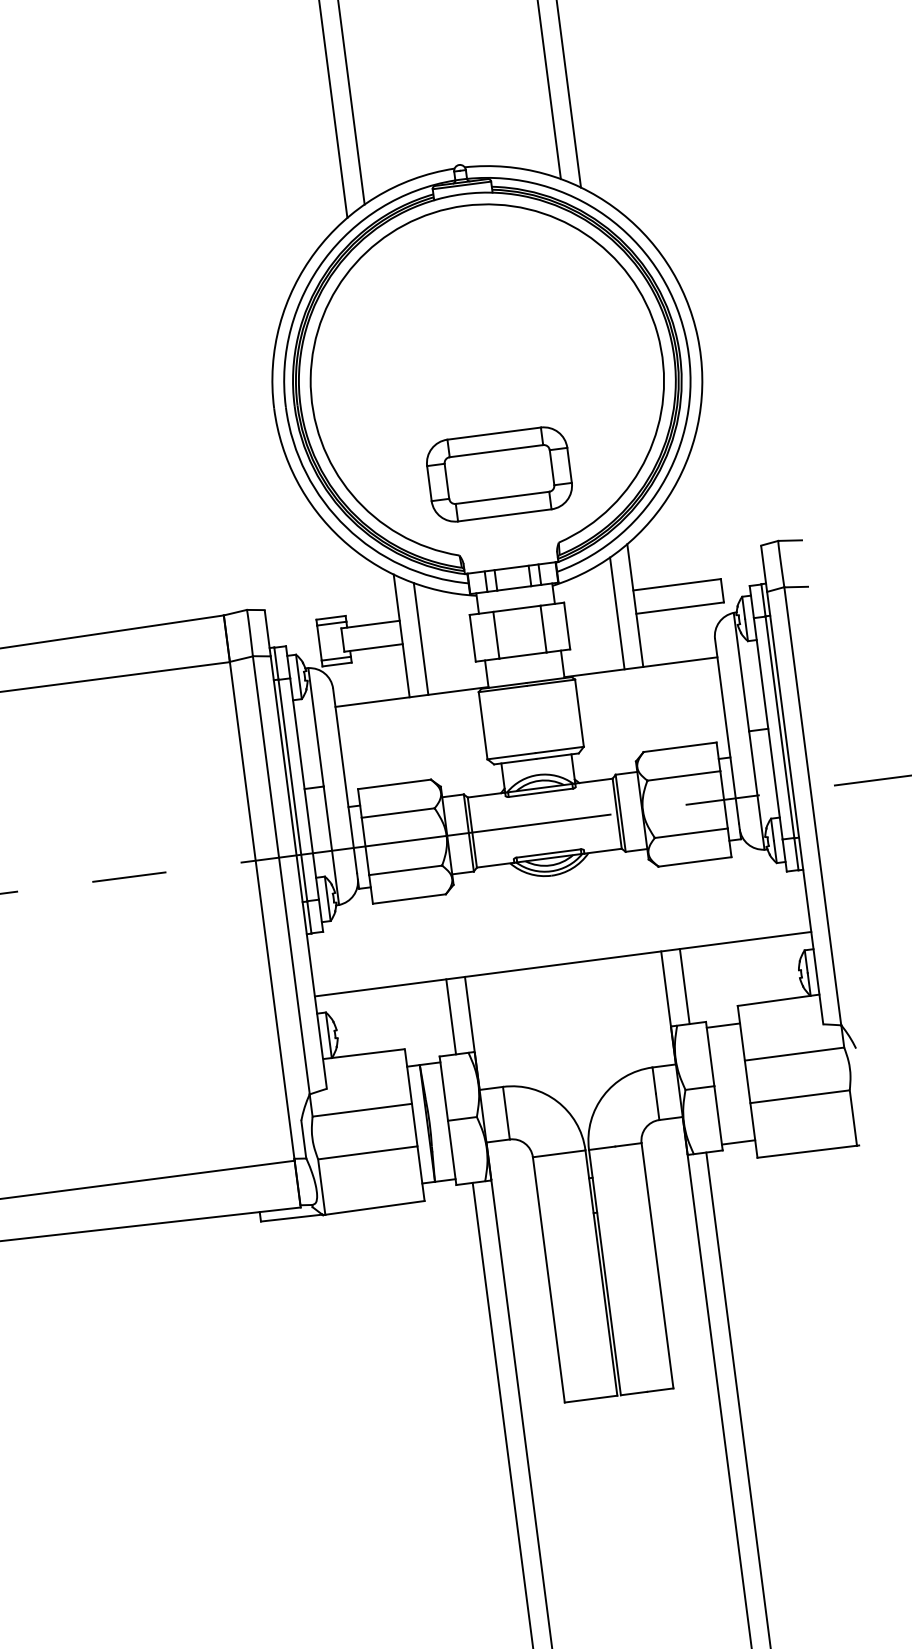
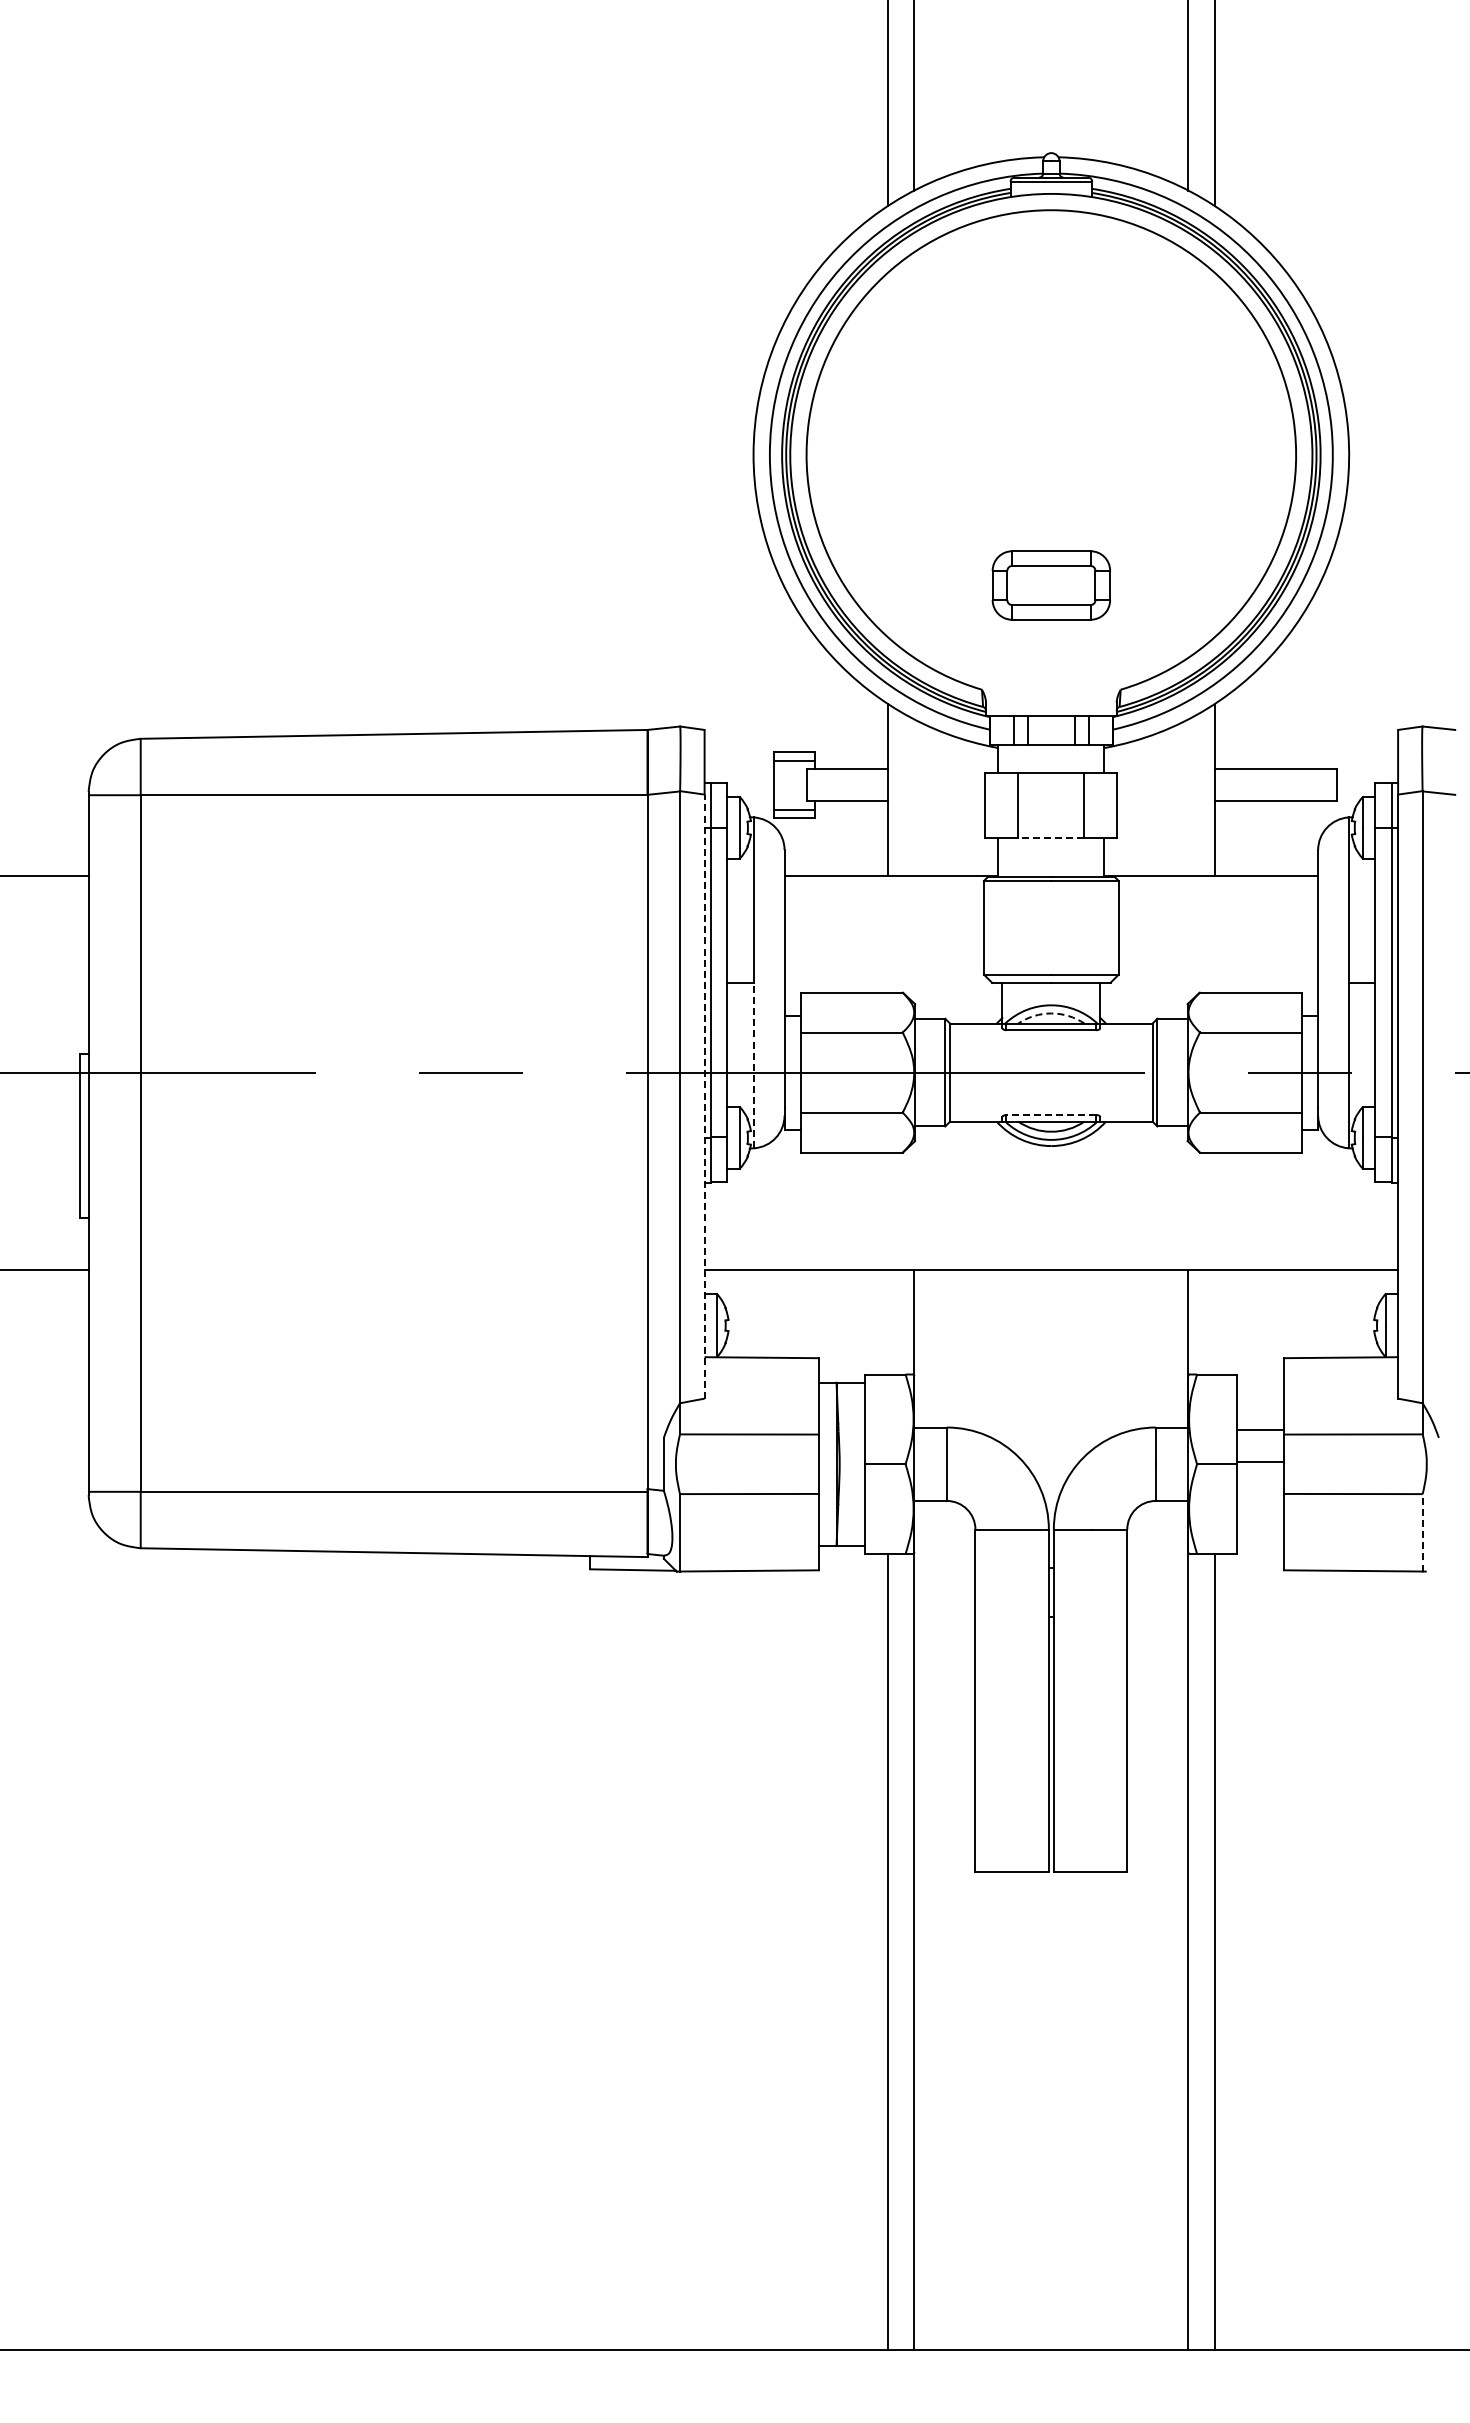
part: (499, 474) -> (1051, 585), size x0.6
line: (617, 613) -> (1188, 797), removed
line: (421, 638) -> (914, 797), removed
line: (523, 655) -> (1051, 838), solid -> dashed
arc: (539, 780) -> (1051, 1013), solid -> dashed
line: (331, 845) -> (754, 1065), solid -> dashed
line: (548, 853) -> (1051, 1115), solid -> dashed
line: (298, 872) -> (704, 1096), solid -> dashed
line: (684, 986) -> (1214, 1321), removed
line: (451, 1016) -> (888, 1321), removed
line: (723, 1025) -> (1260, 1429), moved
line: (853, 1117) -> (1422, 1532), solid -> dashed
line: (738, 1142) -> (1260, 1461), moved

